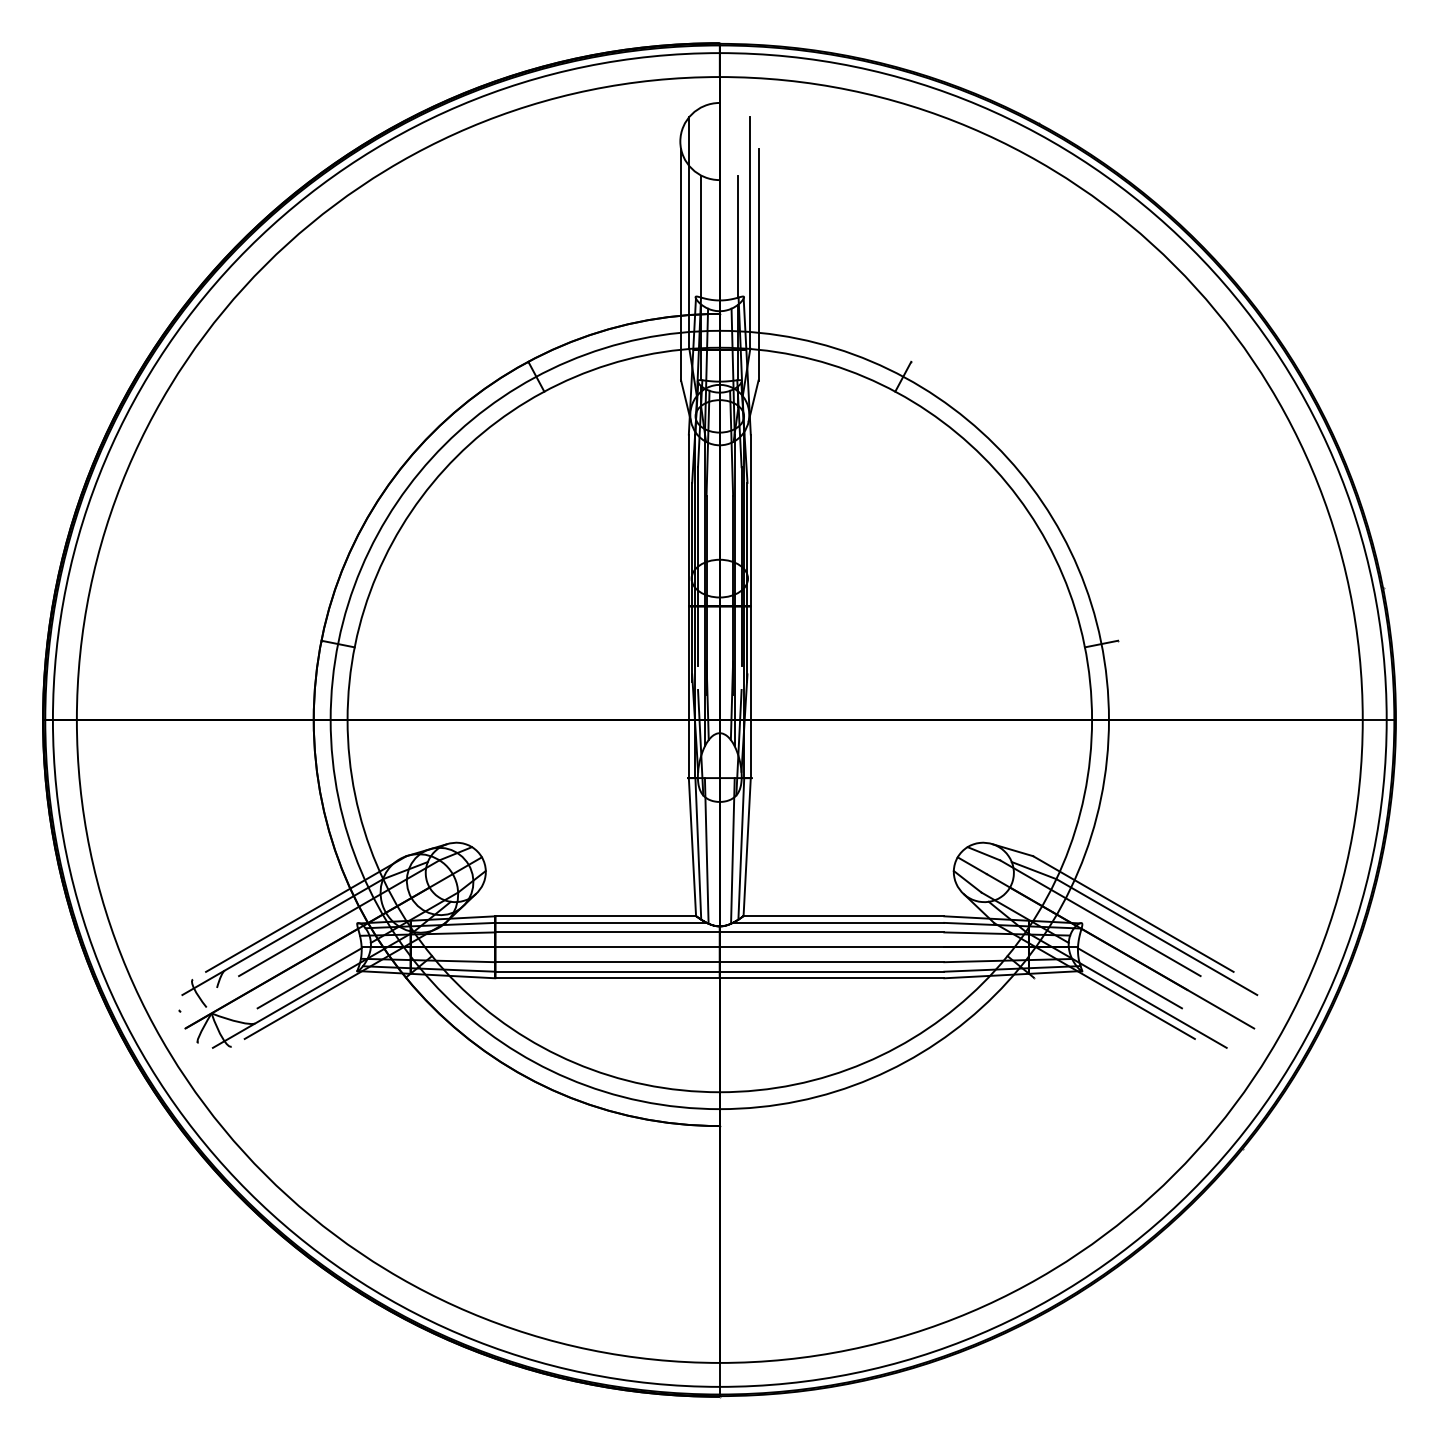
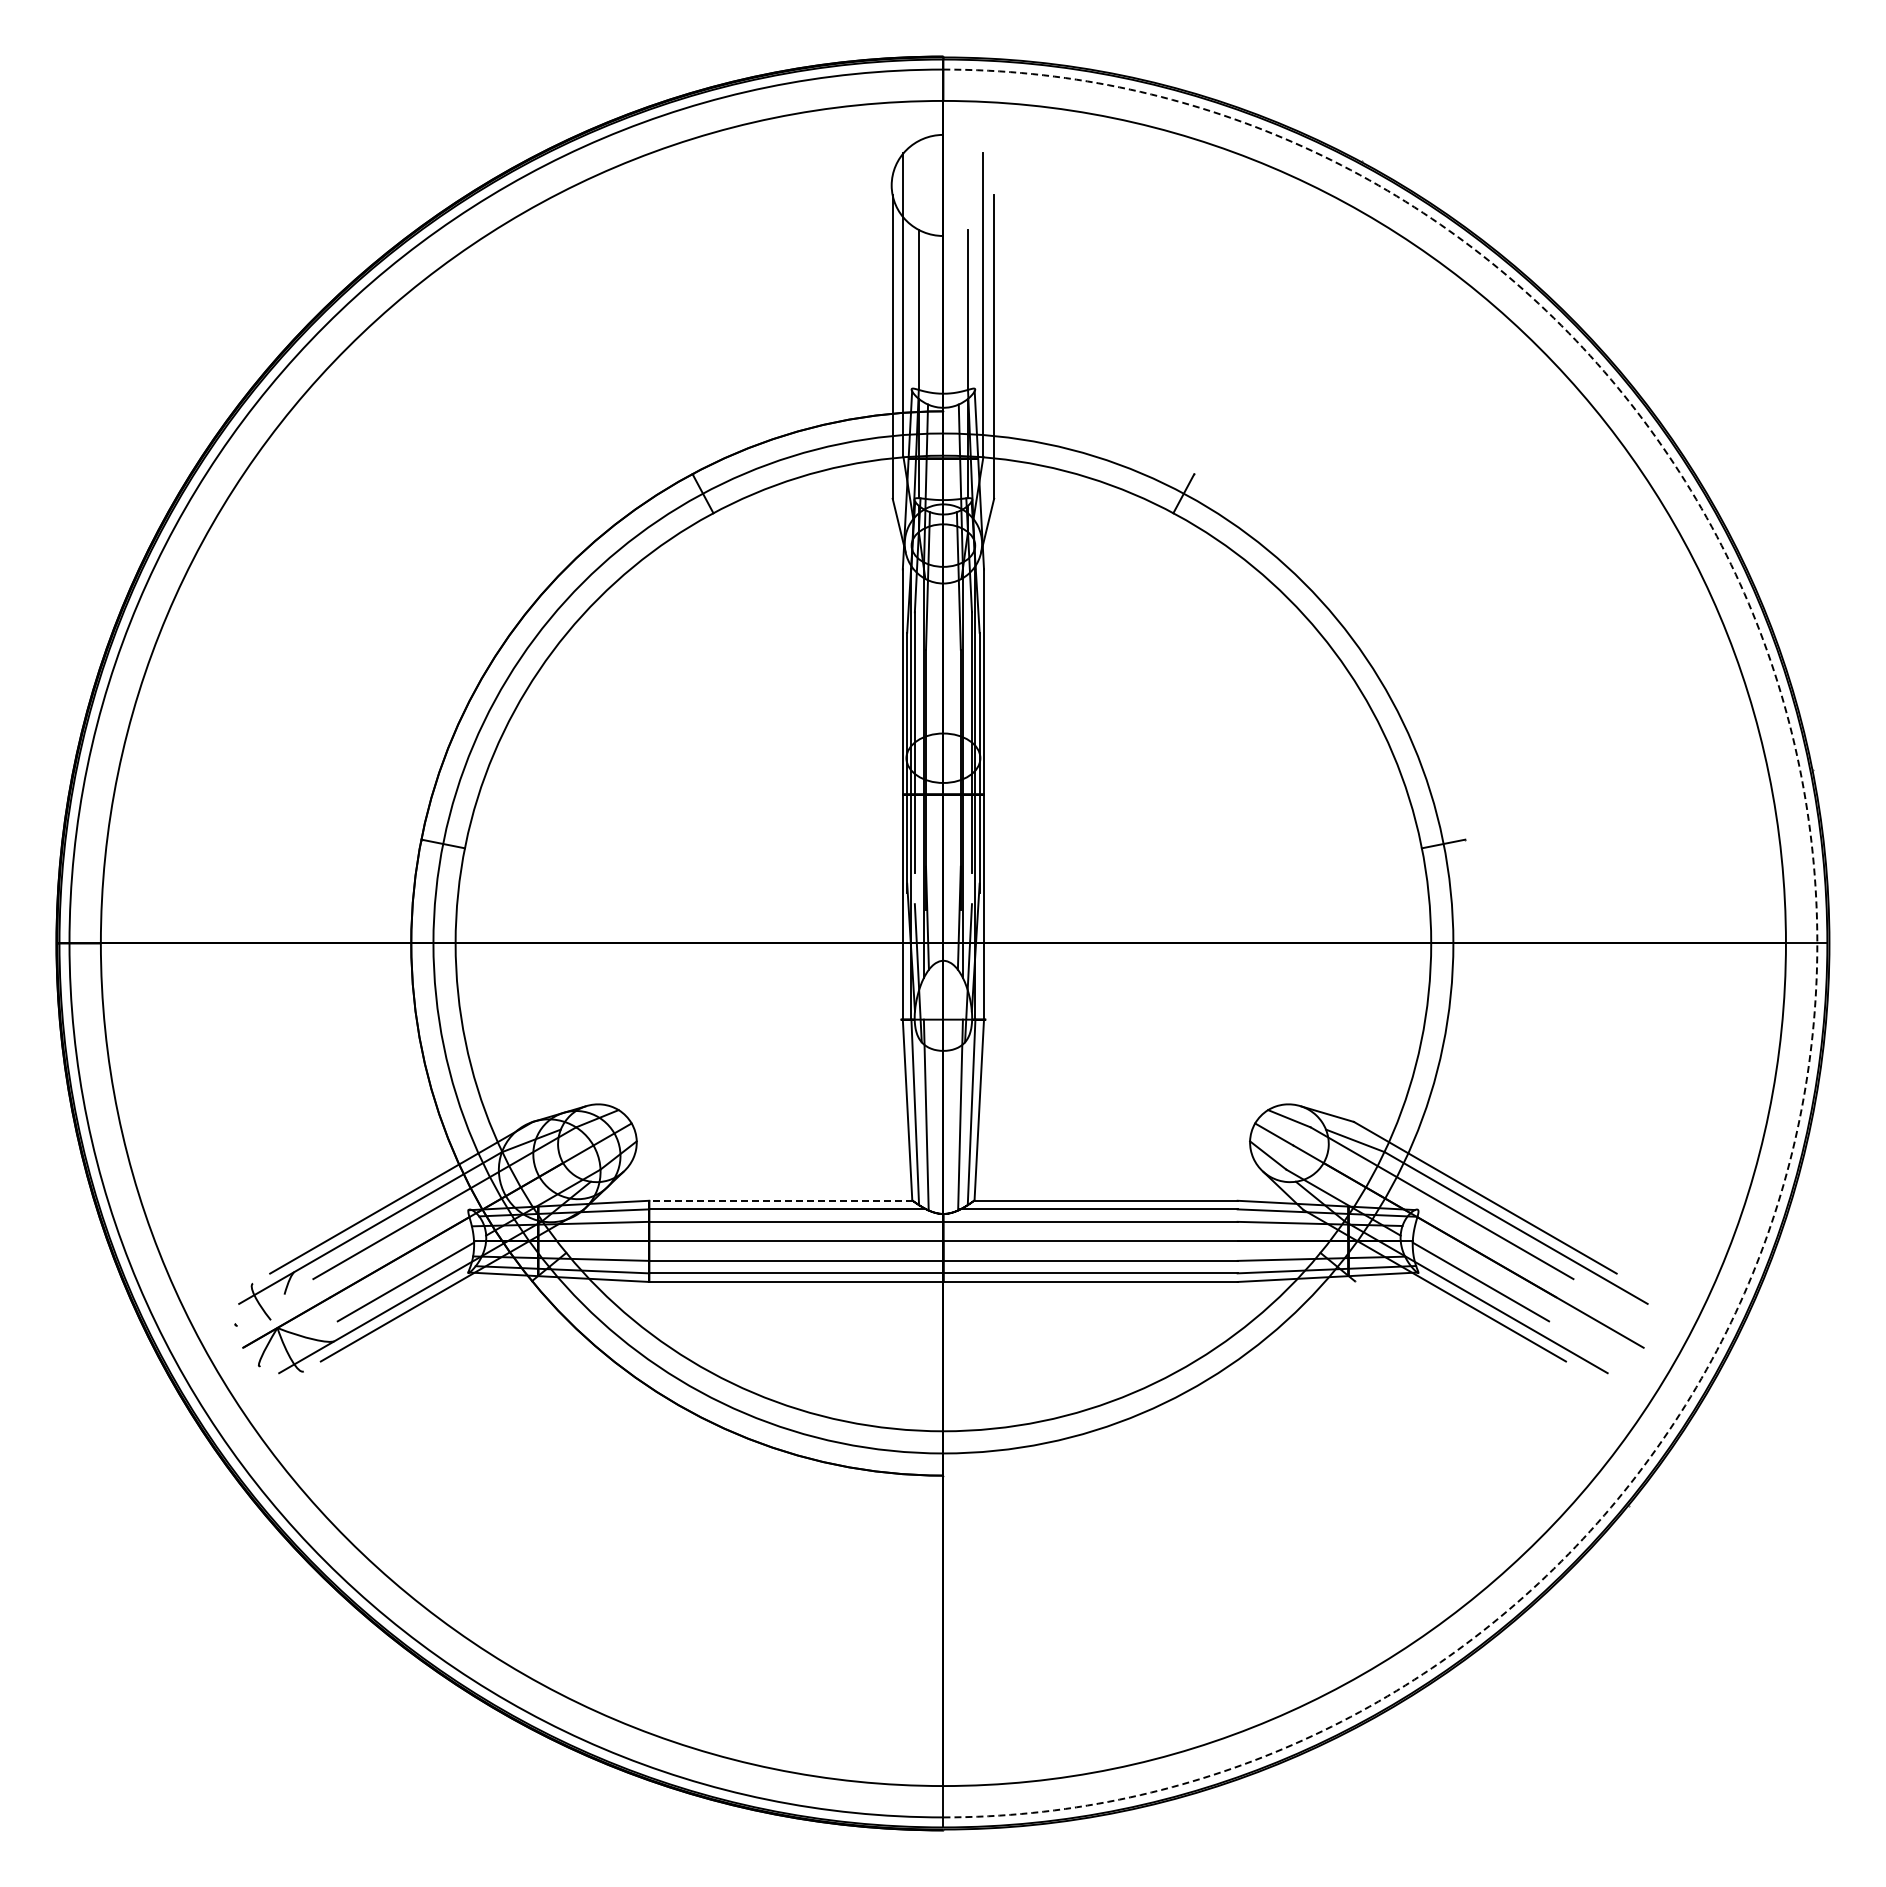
arc: (1386, 720) -> (1817, 943), solid -> dashed
line: (595, 916) -> (780, 1200), solid -> dashed

